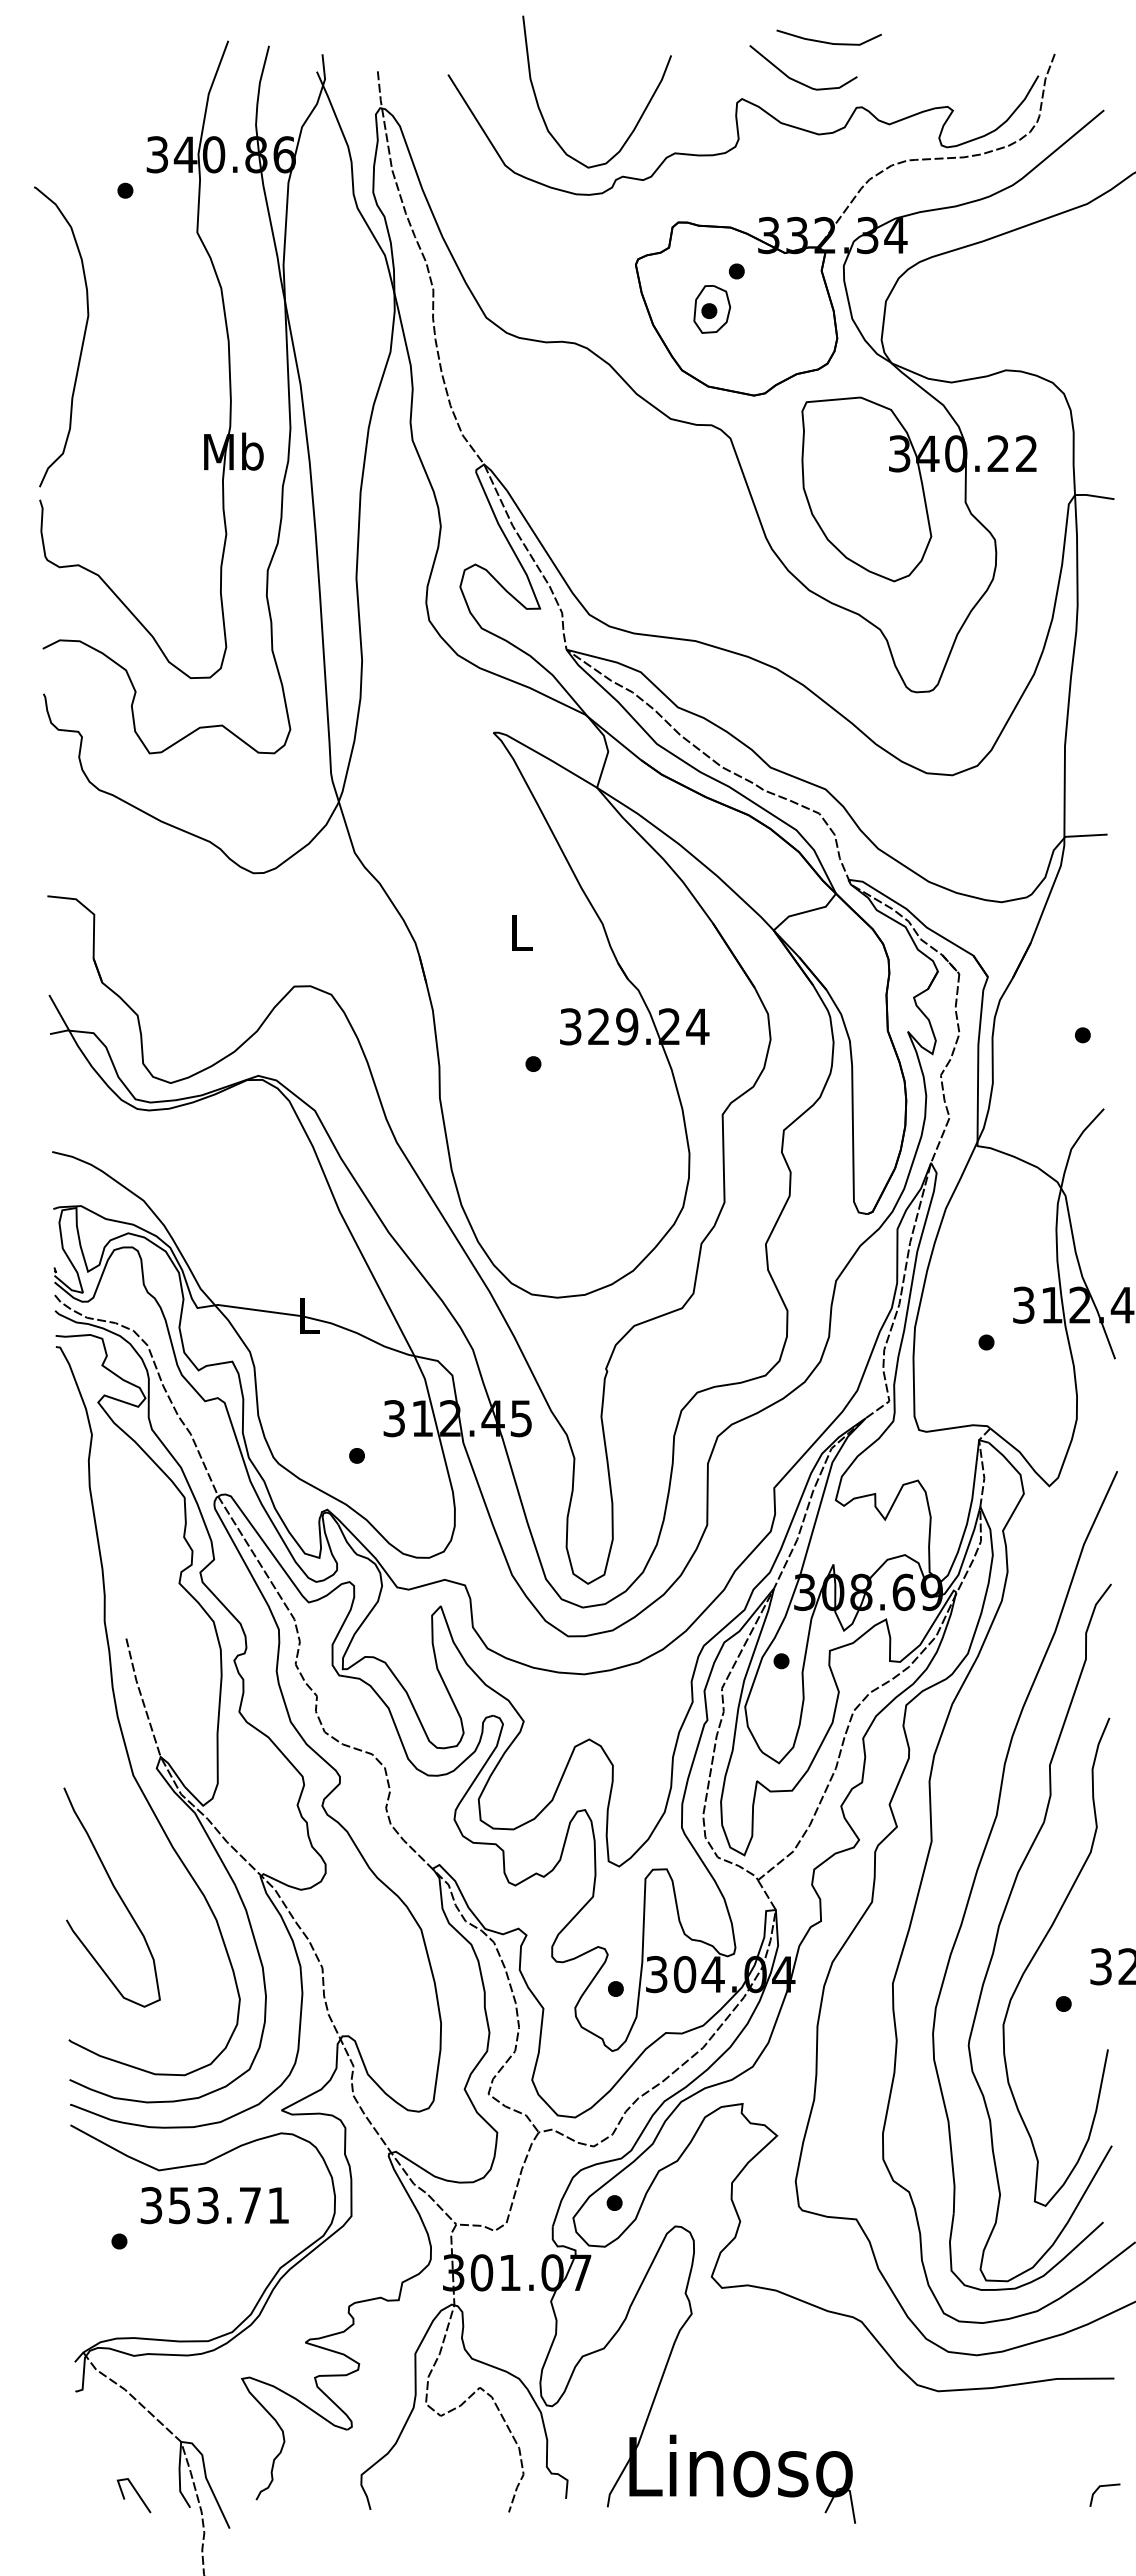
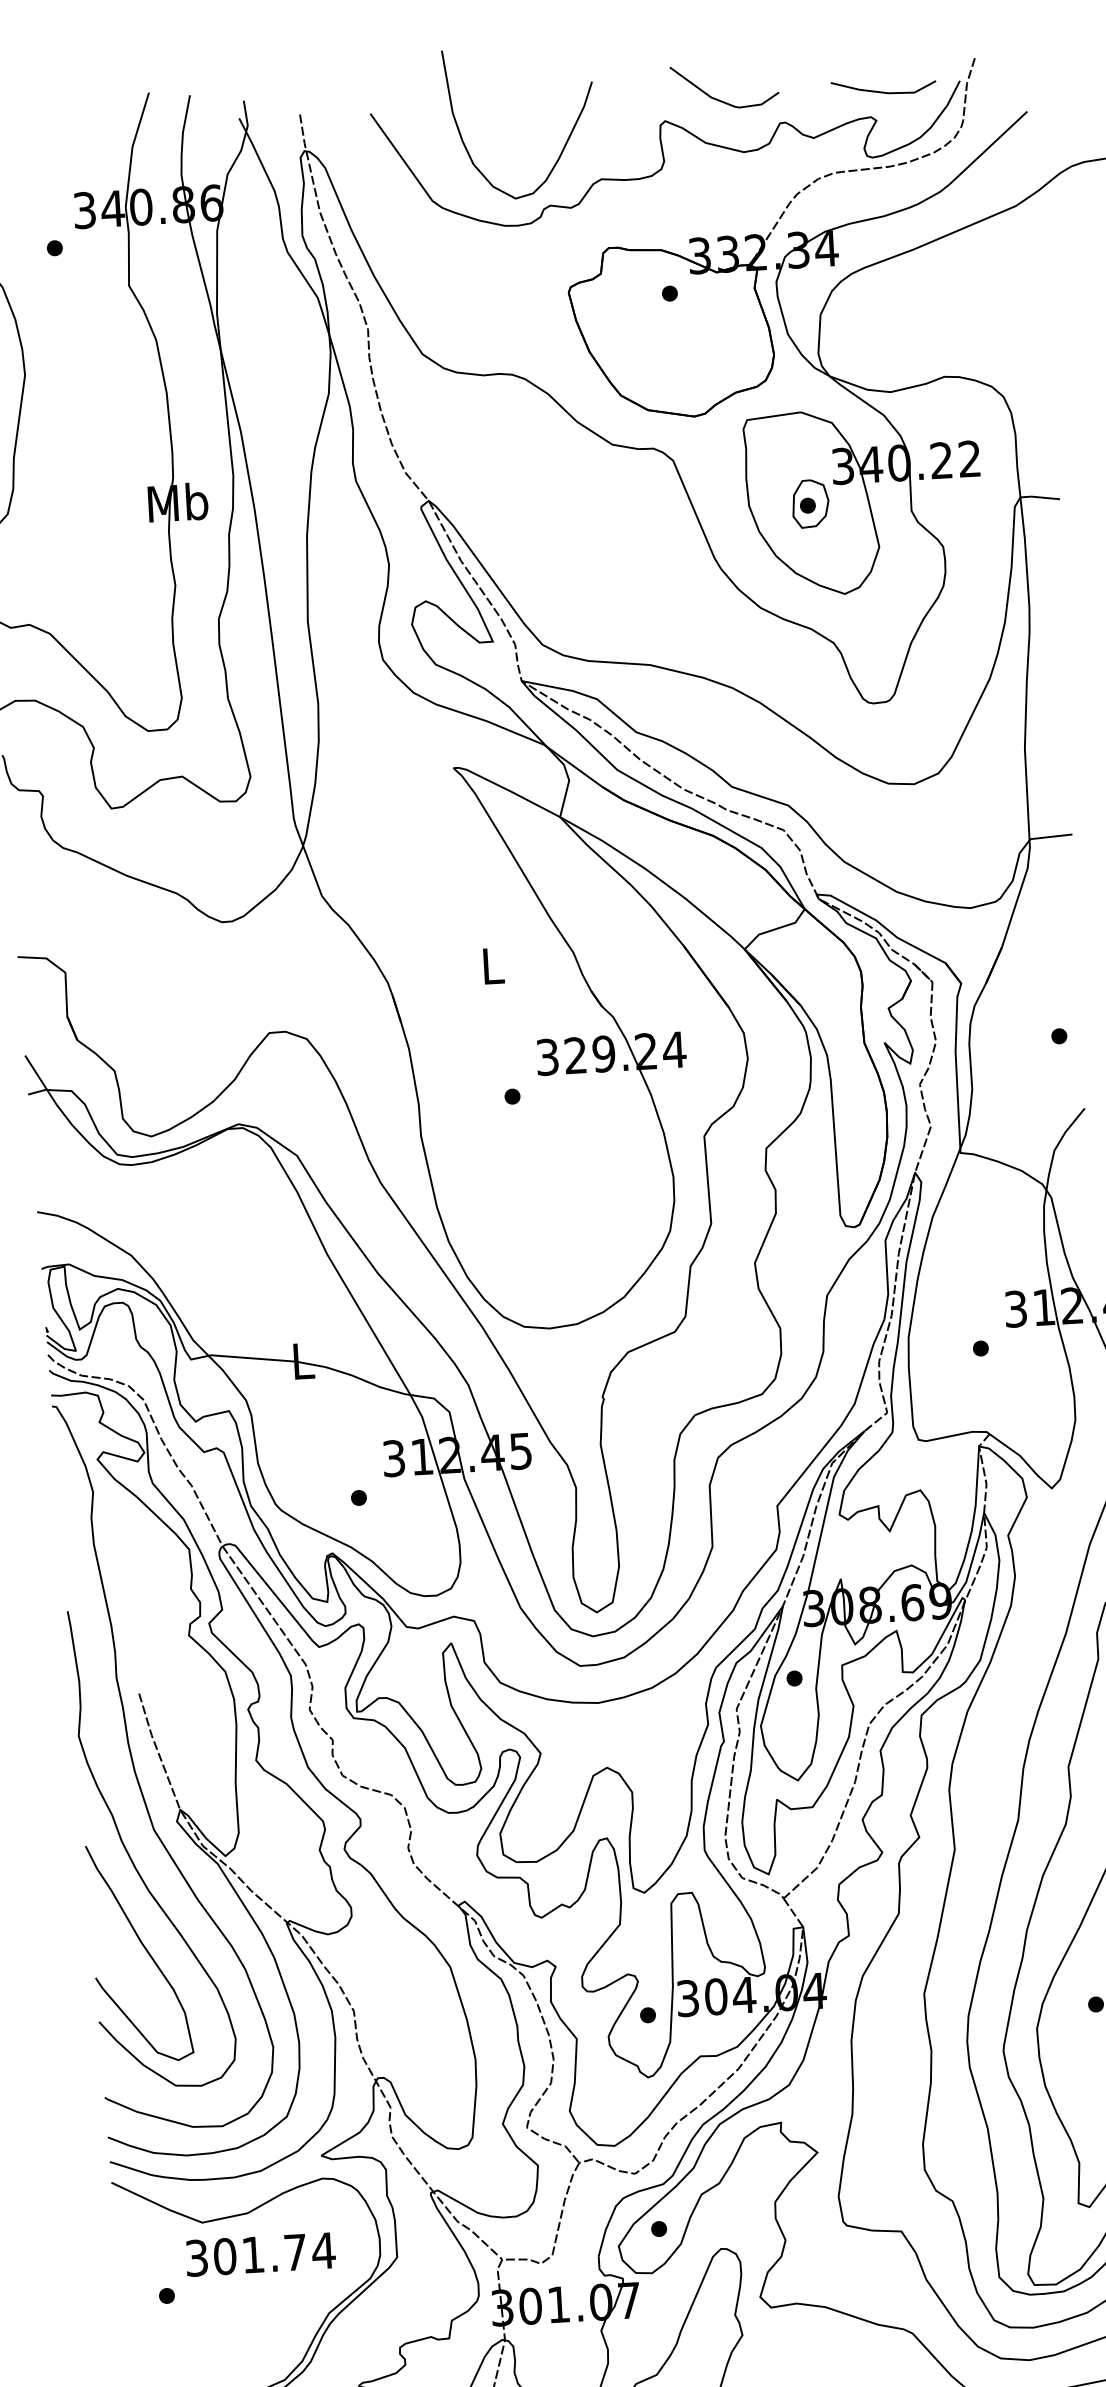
line: (826, 41) -> (881, 91), moved
part: (712, 309) -> (810, 503), moved
curve: (110, 1804) -> (132, 1860), added
text: (229, 2205) -> (274, 2253), 353.71 -> 301.74

